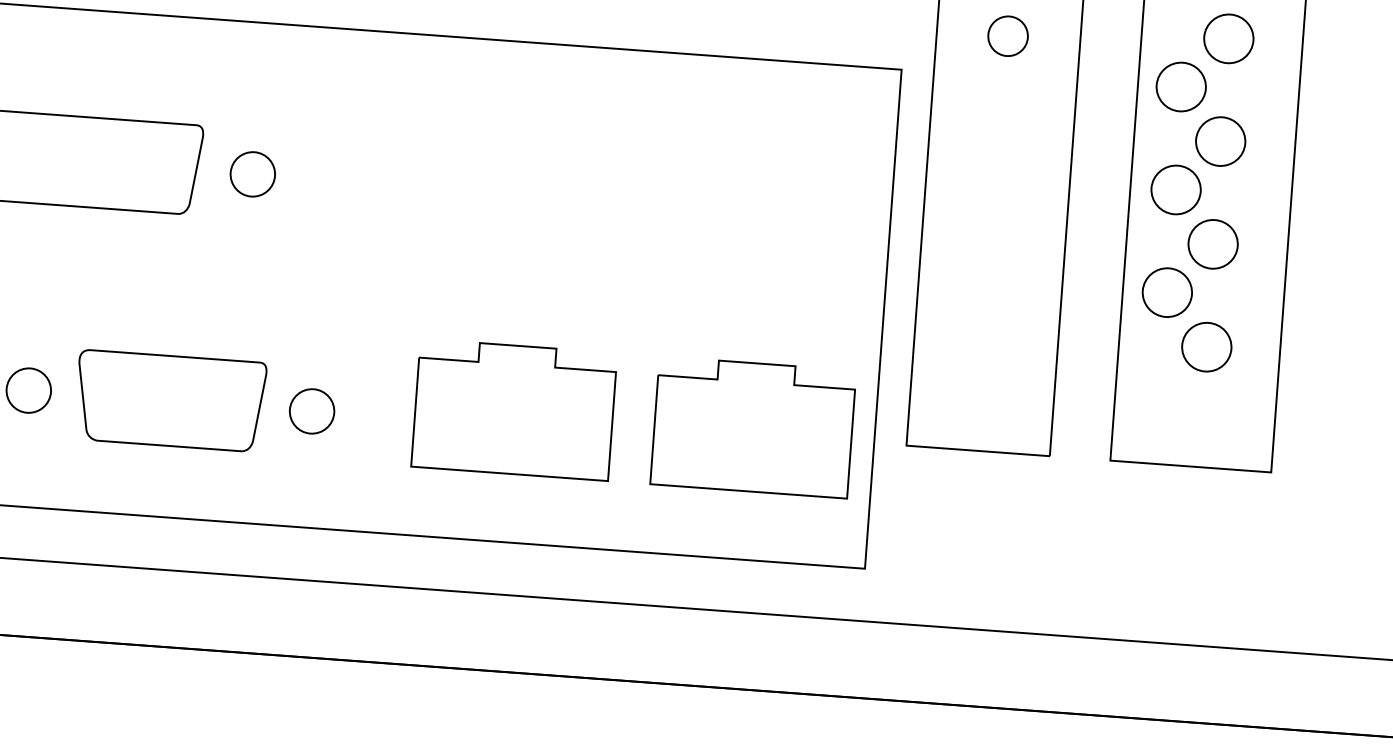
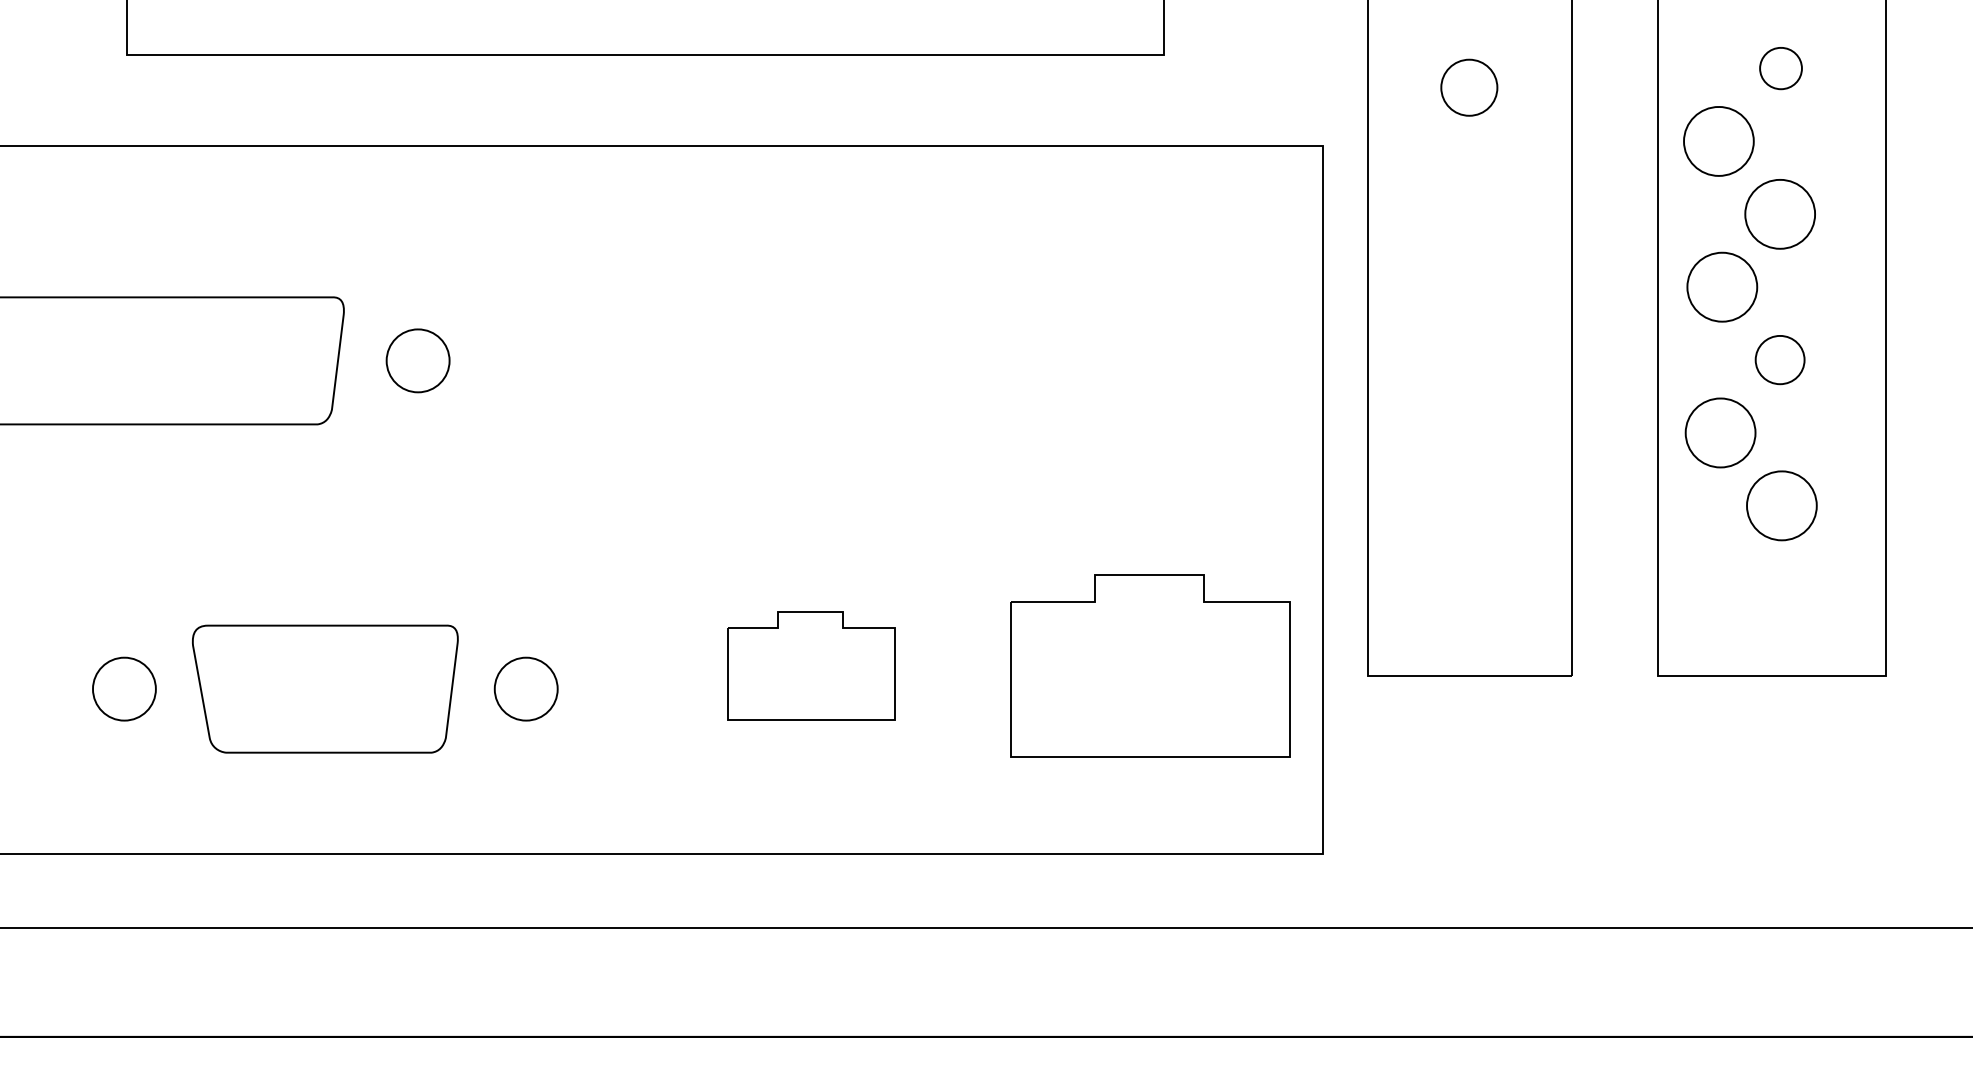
part: (1228, 38) -> (1780, 68), size x0.6
part: (1212, 243) -> (1779, 359), size x0.7
part: (514, 409) -> (811, 665), size x0.6

